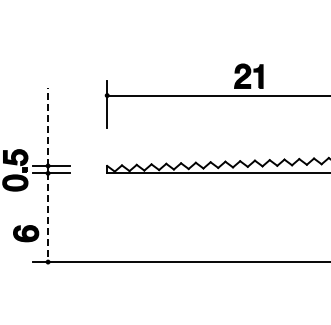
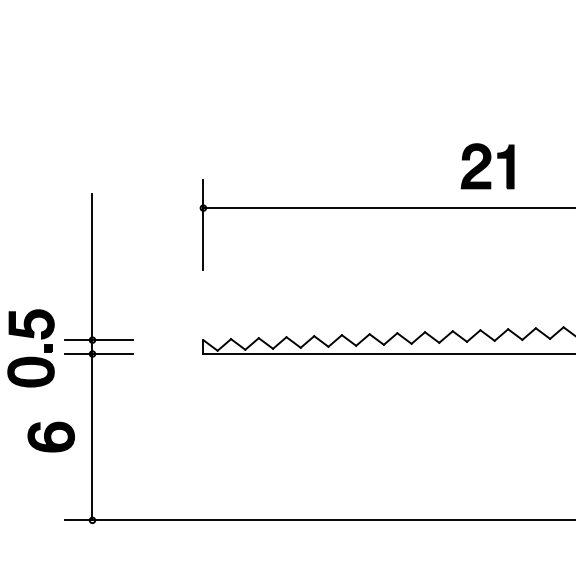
part: (248, 75) -> (487, 164), moved
line: (48, 127) -> (93, 268), dashed -> solid
line: (48, 218) -> (93, 438), dashed -> solid
part: (26, 233) -> (51, 436), moved

